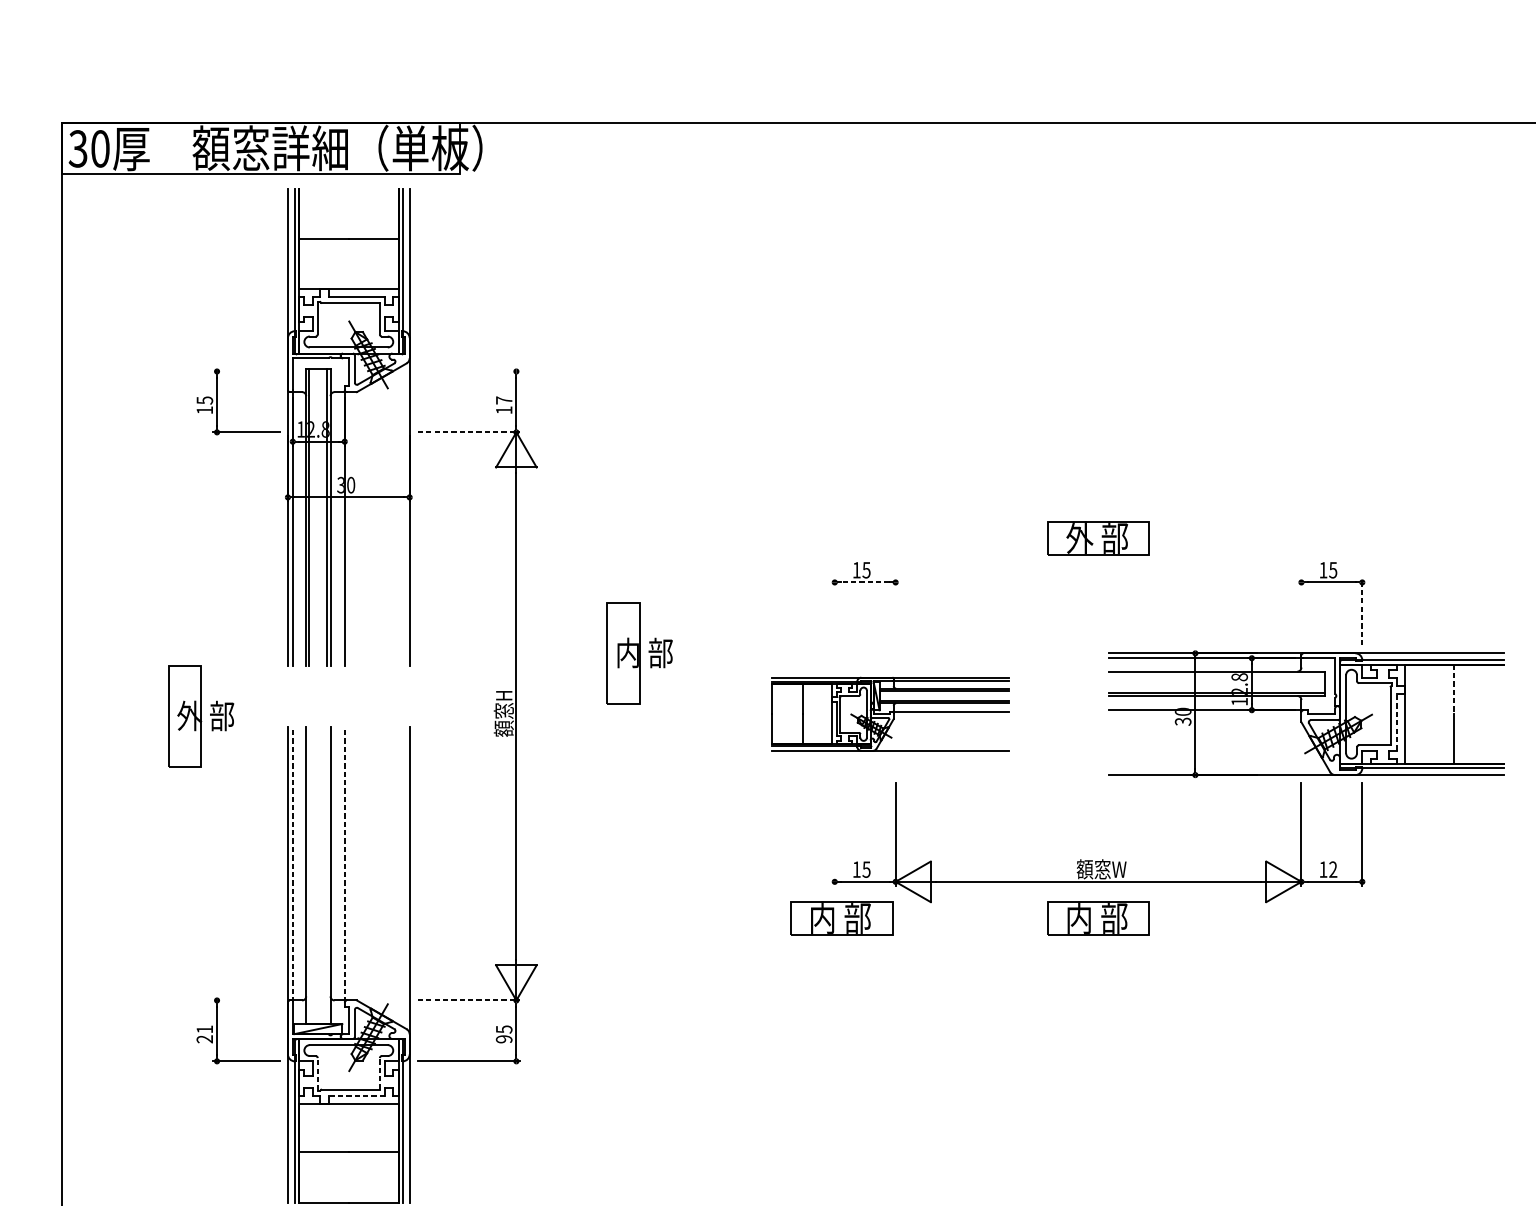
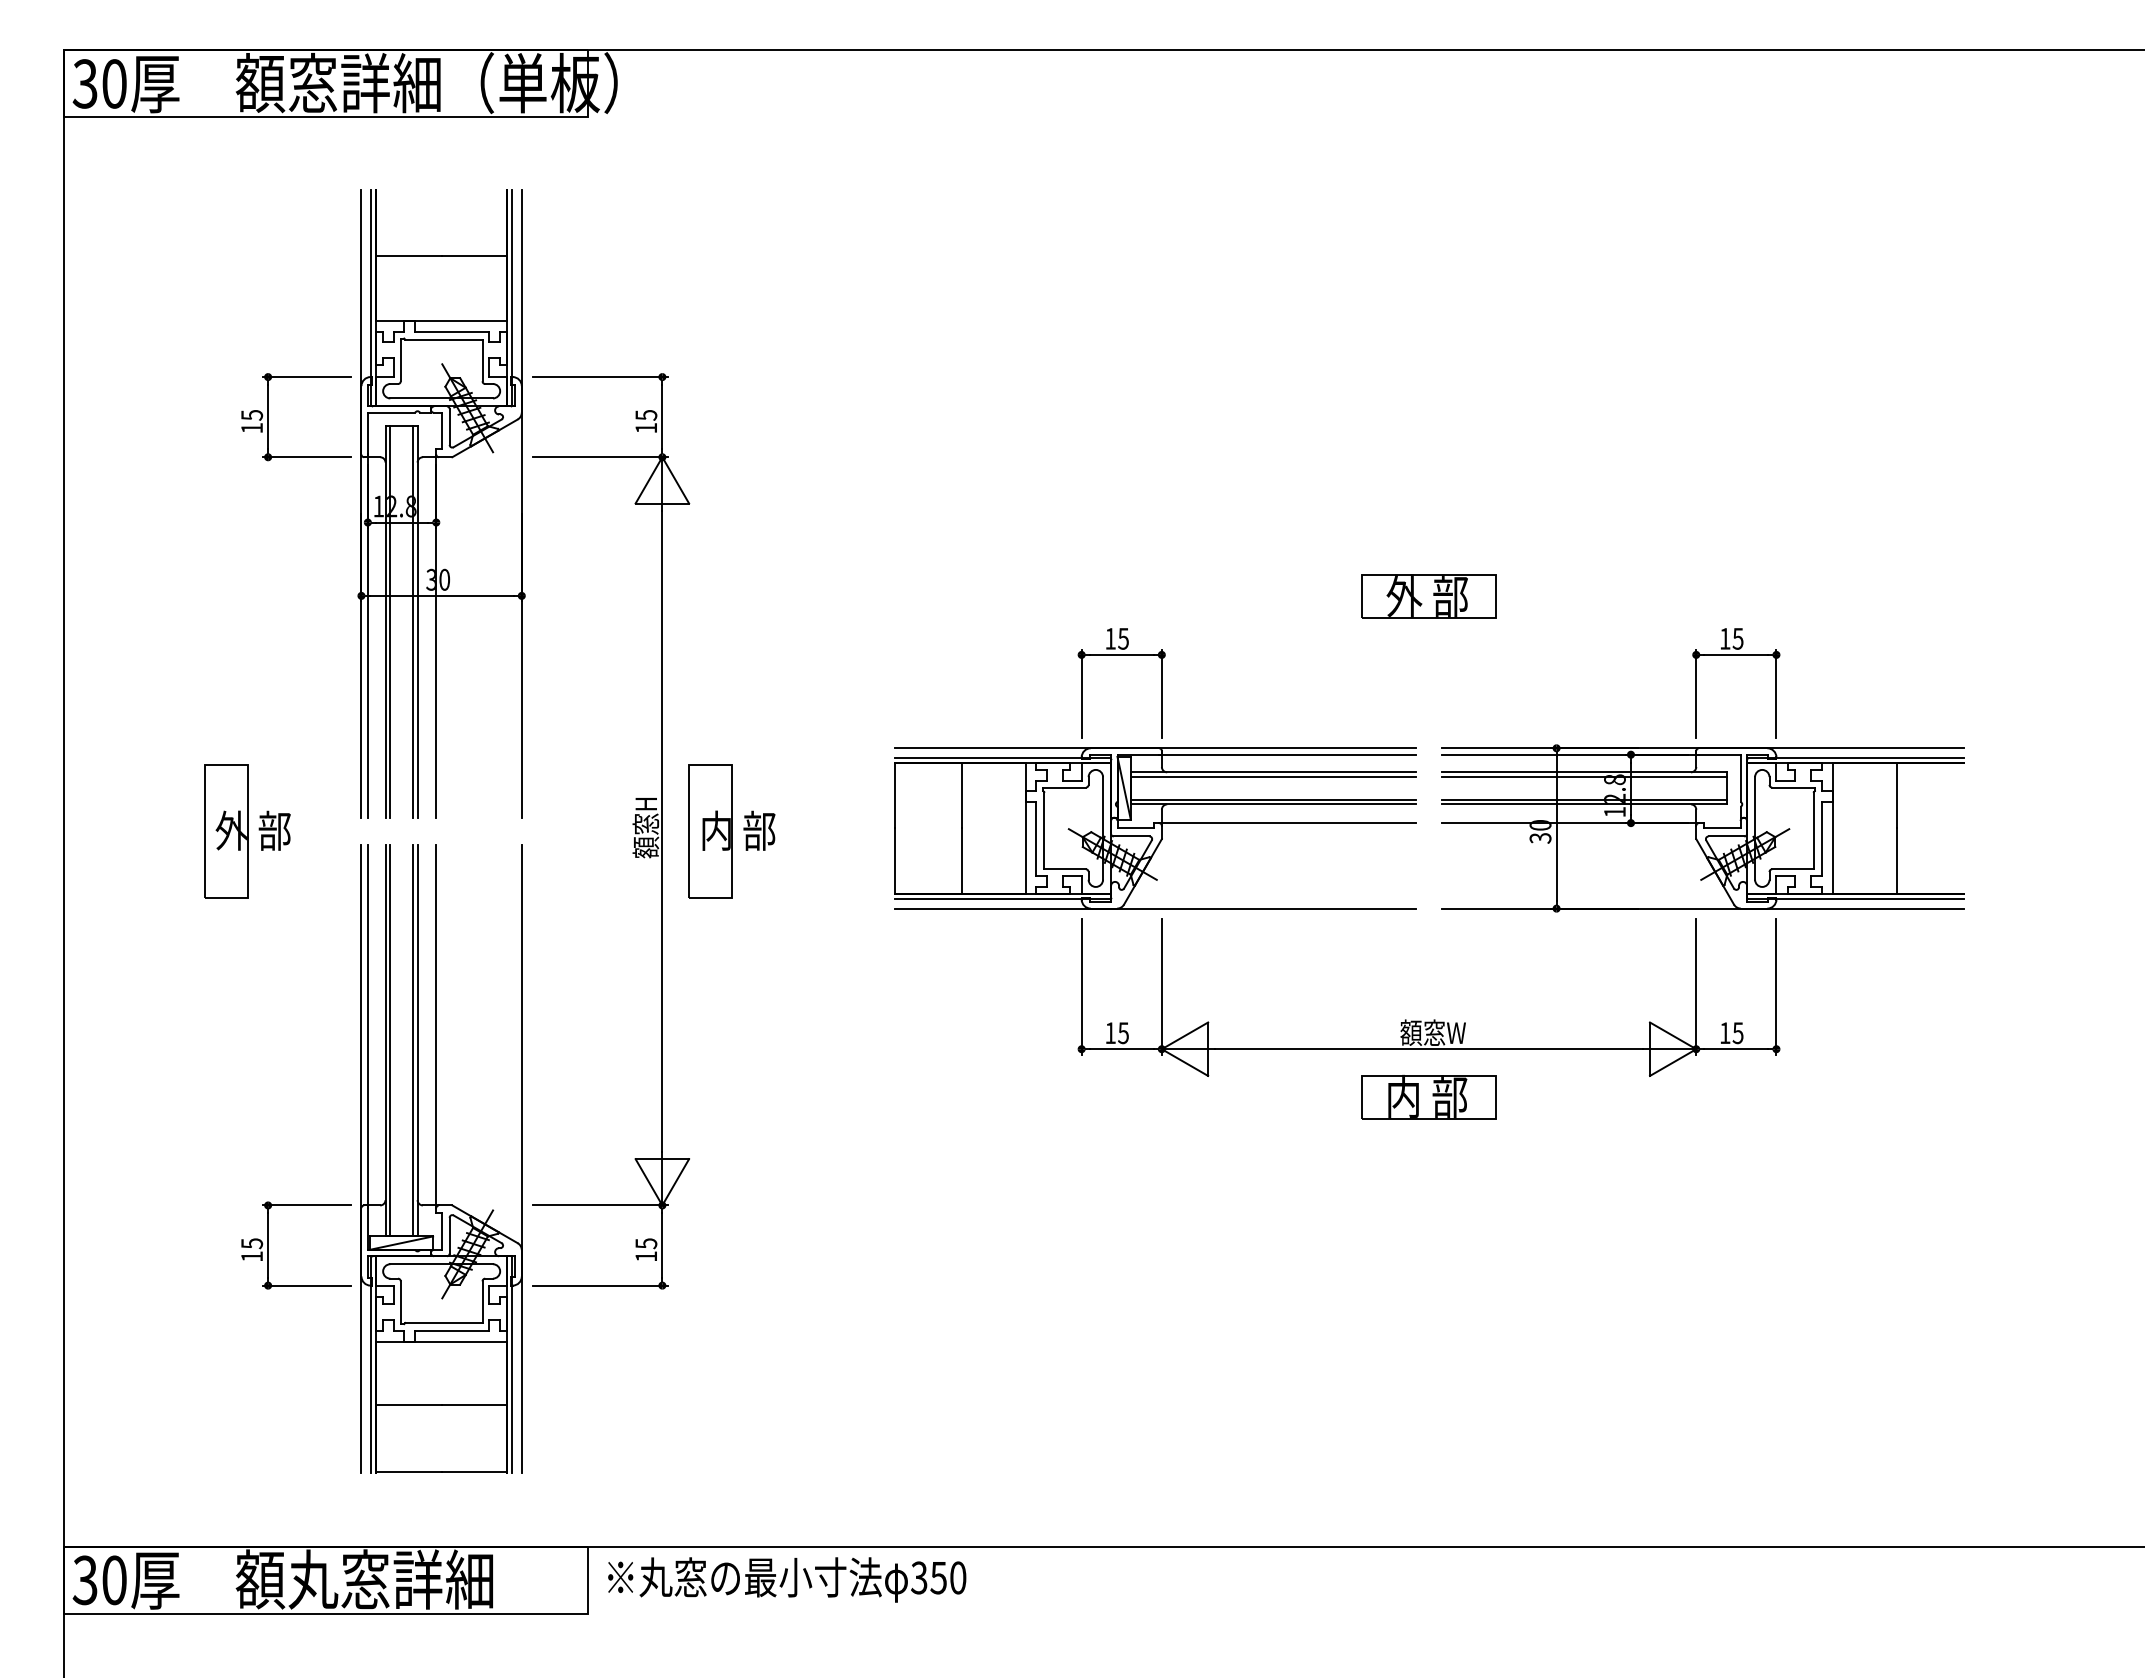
line: (246, 371) -> (306, 377), added
line: (468, 371) -> (599, 377), added
text: (504, 399) -> (646, 414), 17 -> 15
part: (348, 427) -> (441, 503), moved
line: (469, 432) -> (600, 457), dashed -> solid
line: (865, 582) -> (1121, 654), dashed -> solid
line: (834, 611) -> (1081, 693), added
line: (895, 611) -> (1161, 693), added
line: (1301, 611) -> (1696, 693), added
line: (1362, 611) -> (1776, 693), dashed -> solid
part: (639, 653) -> (731, 831), moved
line: (1216, 674) -> (1584, 776), added
line: (1454, 689) -> (1897, 795), dashed -> solid
part: (890, 714) -> (1155, 828), size x1.67
line: (1396, 721) -> (1821, 838), dashed -> solid
line: (834, 834) -> (1081, 986), added
line: (292, 864) -> (367, 1026), dashed -> solid
line: (344, 864) -> (436, 1026), dashed -> solid
text: (1332, 869) -> (1737, 1033), 12 -> 15
line: (309, 875) -> (389, 1040), added
line: (327, 875) -> (413, 1040), added
part: (841, 918) -> (1090, 1097), removed
line: (246, 1000) -> (306, 1205), added
line: (469, 1000) -> (600, 1205), dashed -> solid
text: (205, 1033) -> (252, 1249), 21 -> 15
text: (504, 1039) -> (646, 1256), 95 -> 15
line: (317, 1074) -> (400, 1302), dashed -> solid
line: (379, 1074) -> (482, 1302), dashed -> solid
line: (356, 1096) -> (451, 1331), dashed -> solid

